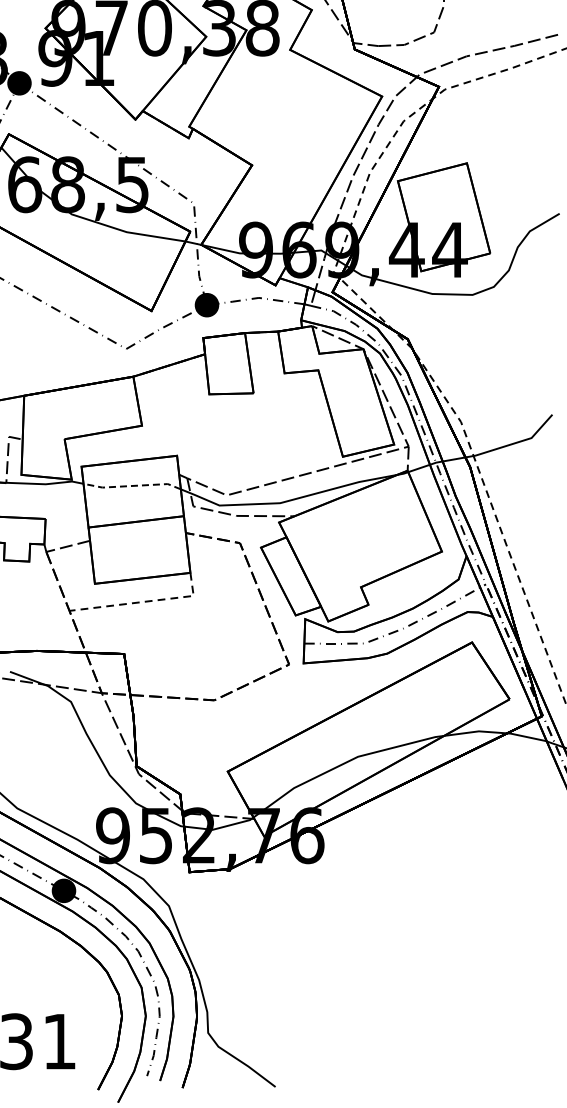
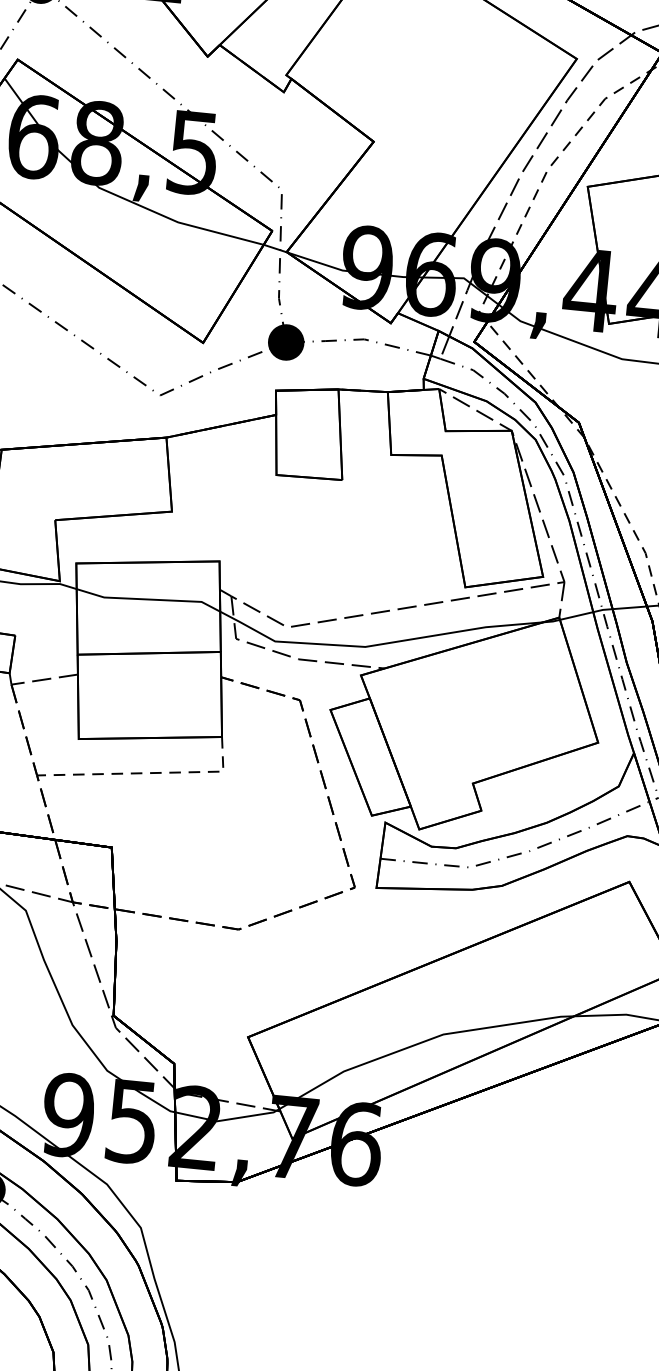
line: (132, 485) -> (149, 598), dashed -> solid

